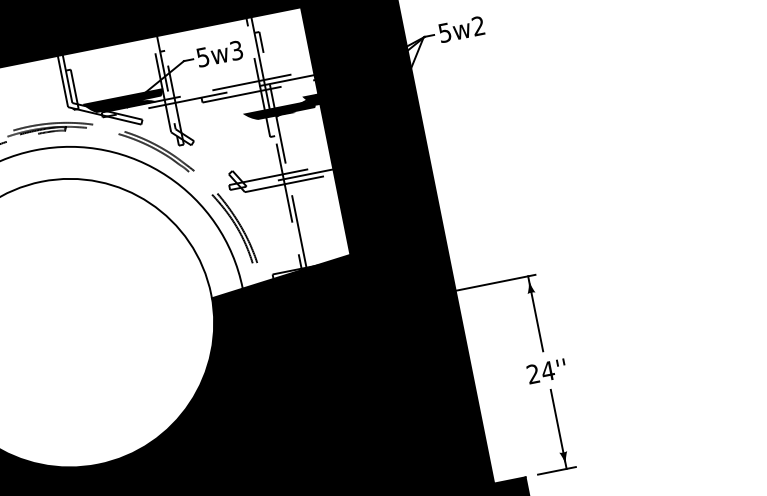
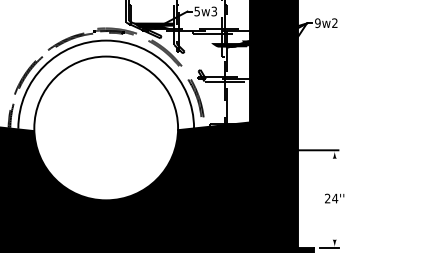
text: (444, 31) -> (317, 22), 5w2 -> 9w2
line: (535, 314) -> (334, 169), removed
line: (558, 430) -> (334, 228), removed

